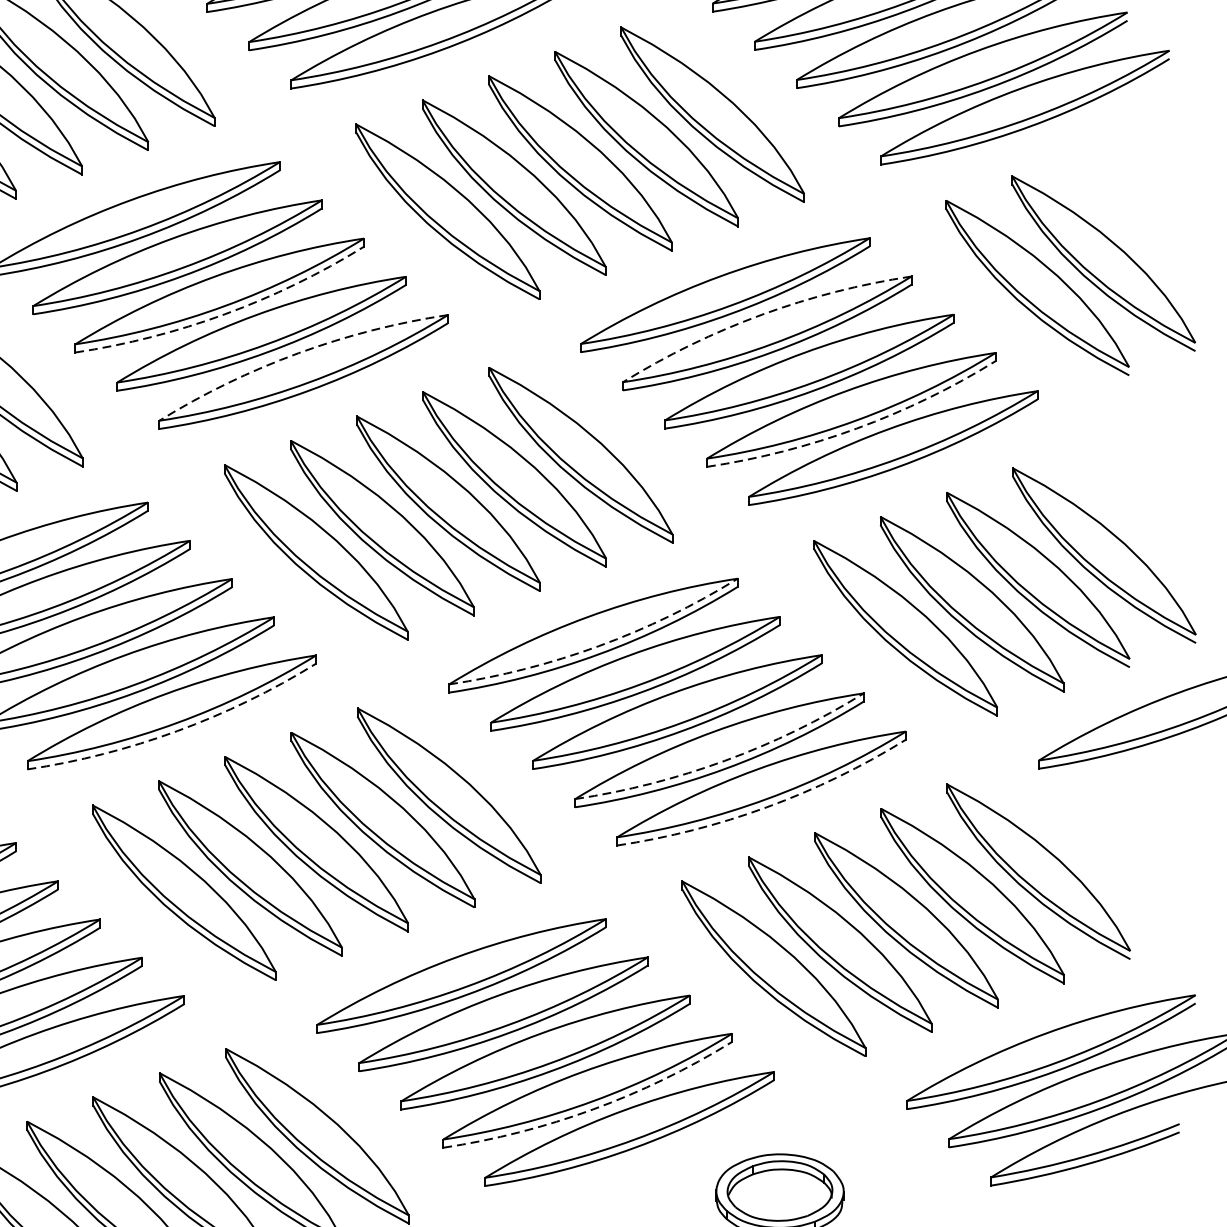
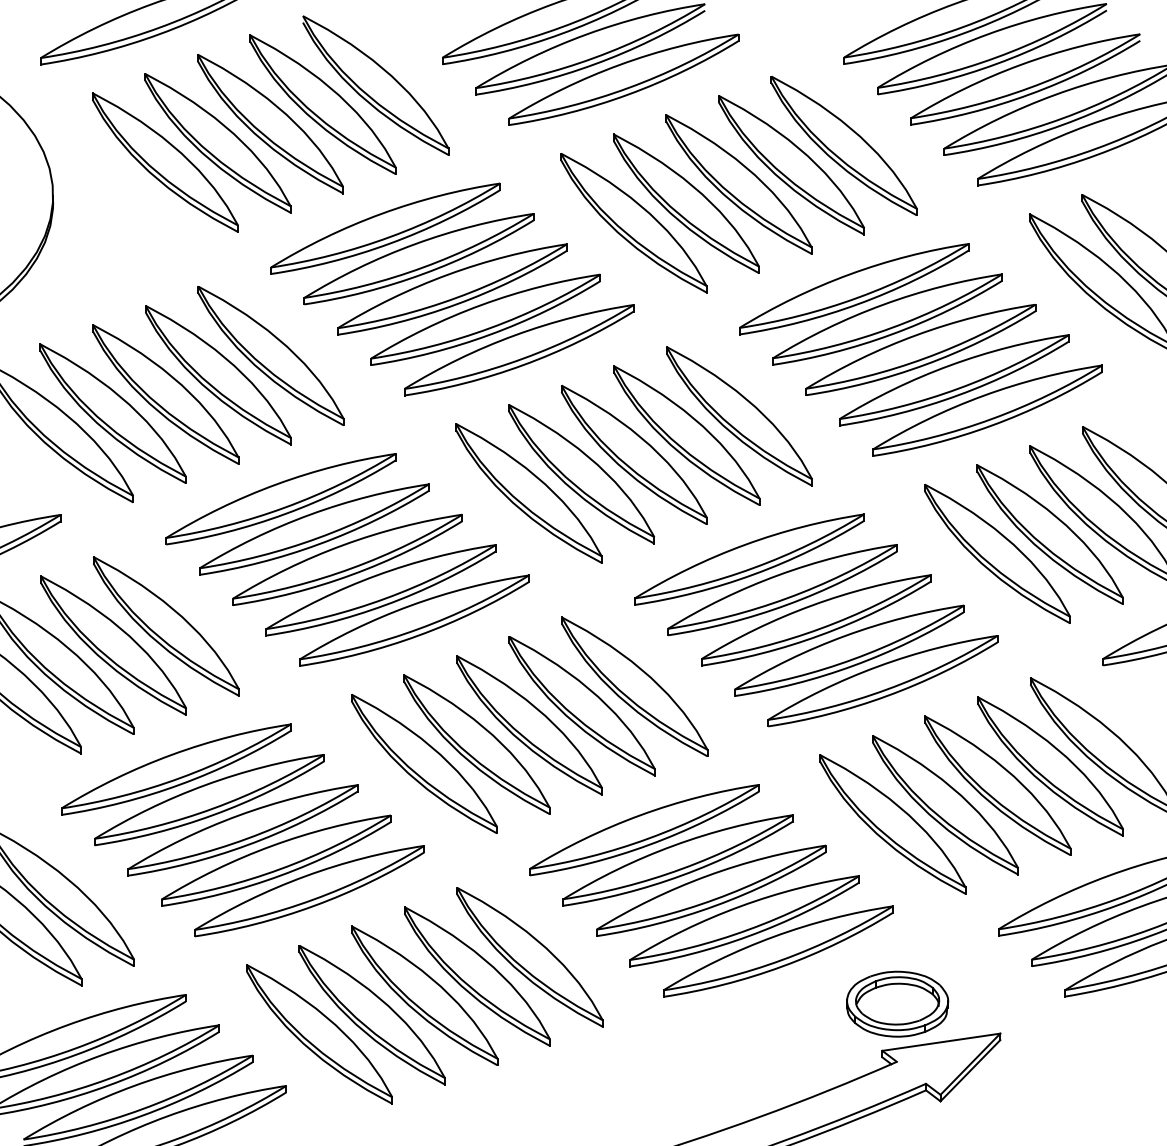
arc: (224, 314) -> (456, 304), dashed -> solid
arc: (762, 314) -> (883, 304), dashed -> solid
arc: (297, 353) -> (514, 335), dashed -> solid
arc: (856, 428) -> (958, 395), dashed -> solid
arc: (598, 646) -> (753, 568), dashed -> solid
arc: (176, 731) -> (418, 635), dashed -> solid
arc: (724, 761) -> (853, 659), dashed -> solid
arc: (767, 807) -> (887, 696), dashed -> solid
arc: (593, 1109) -> (749, 936), dashed -> solid

